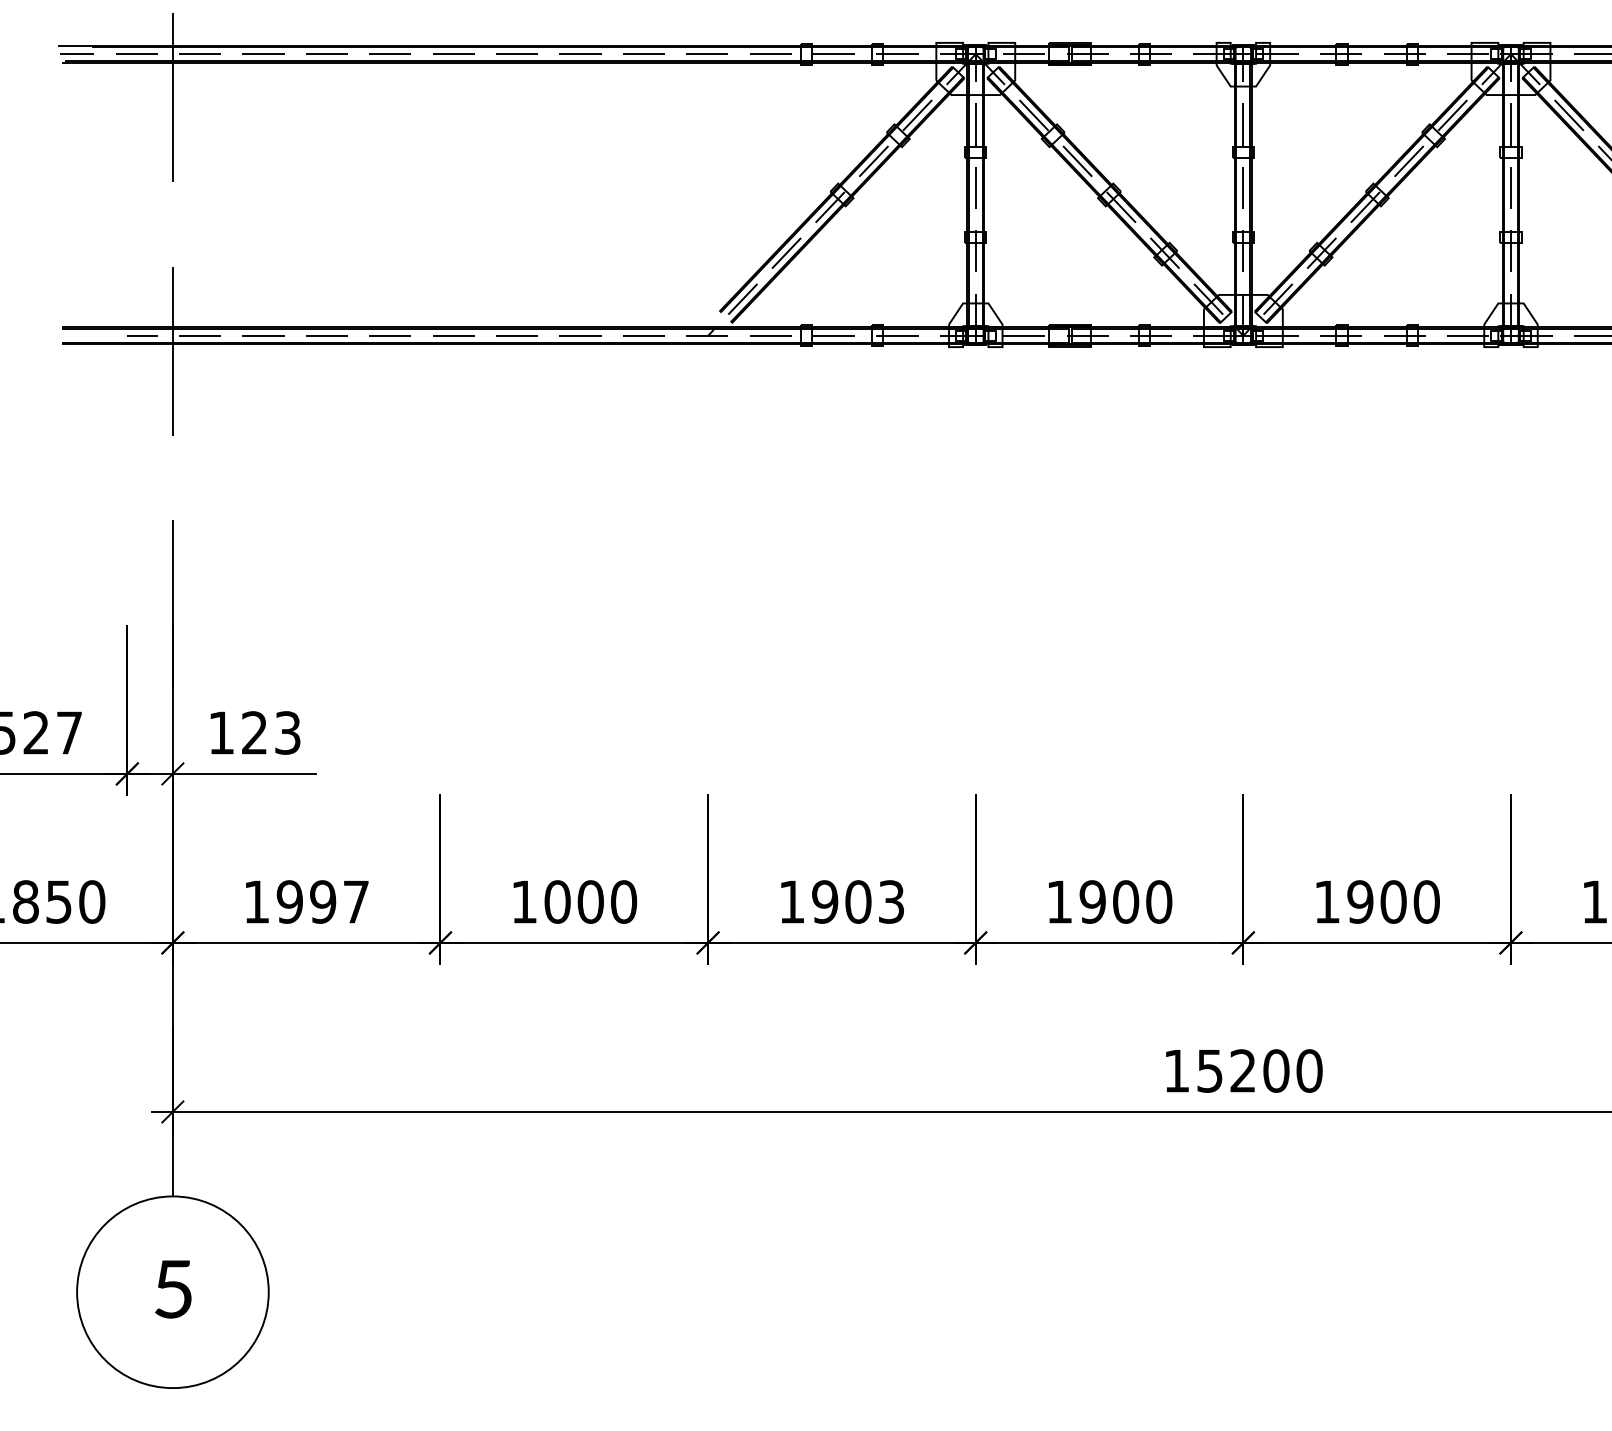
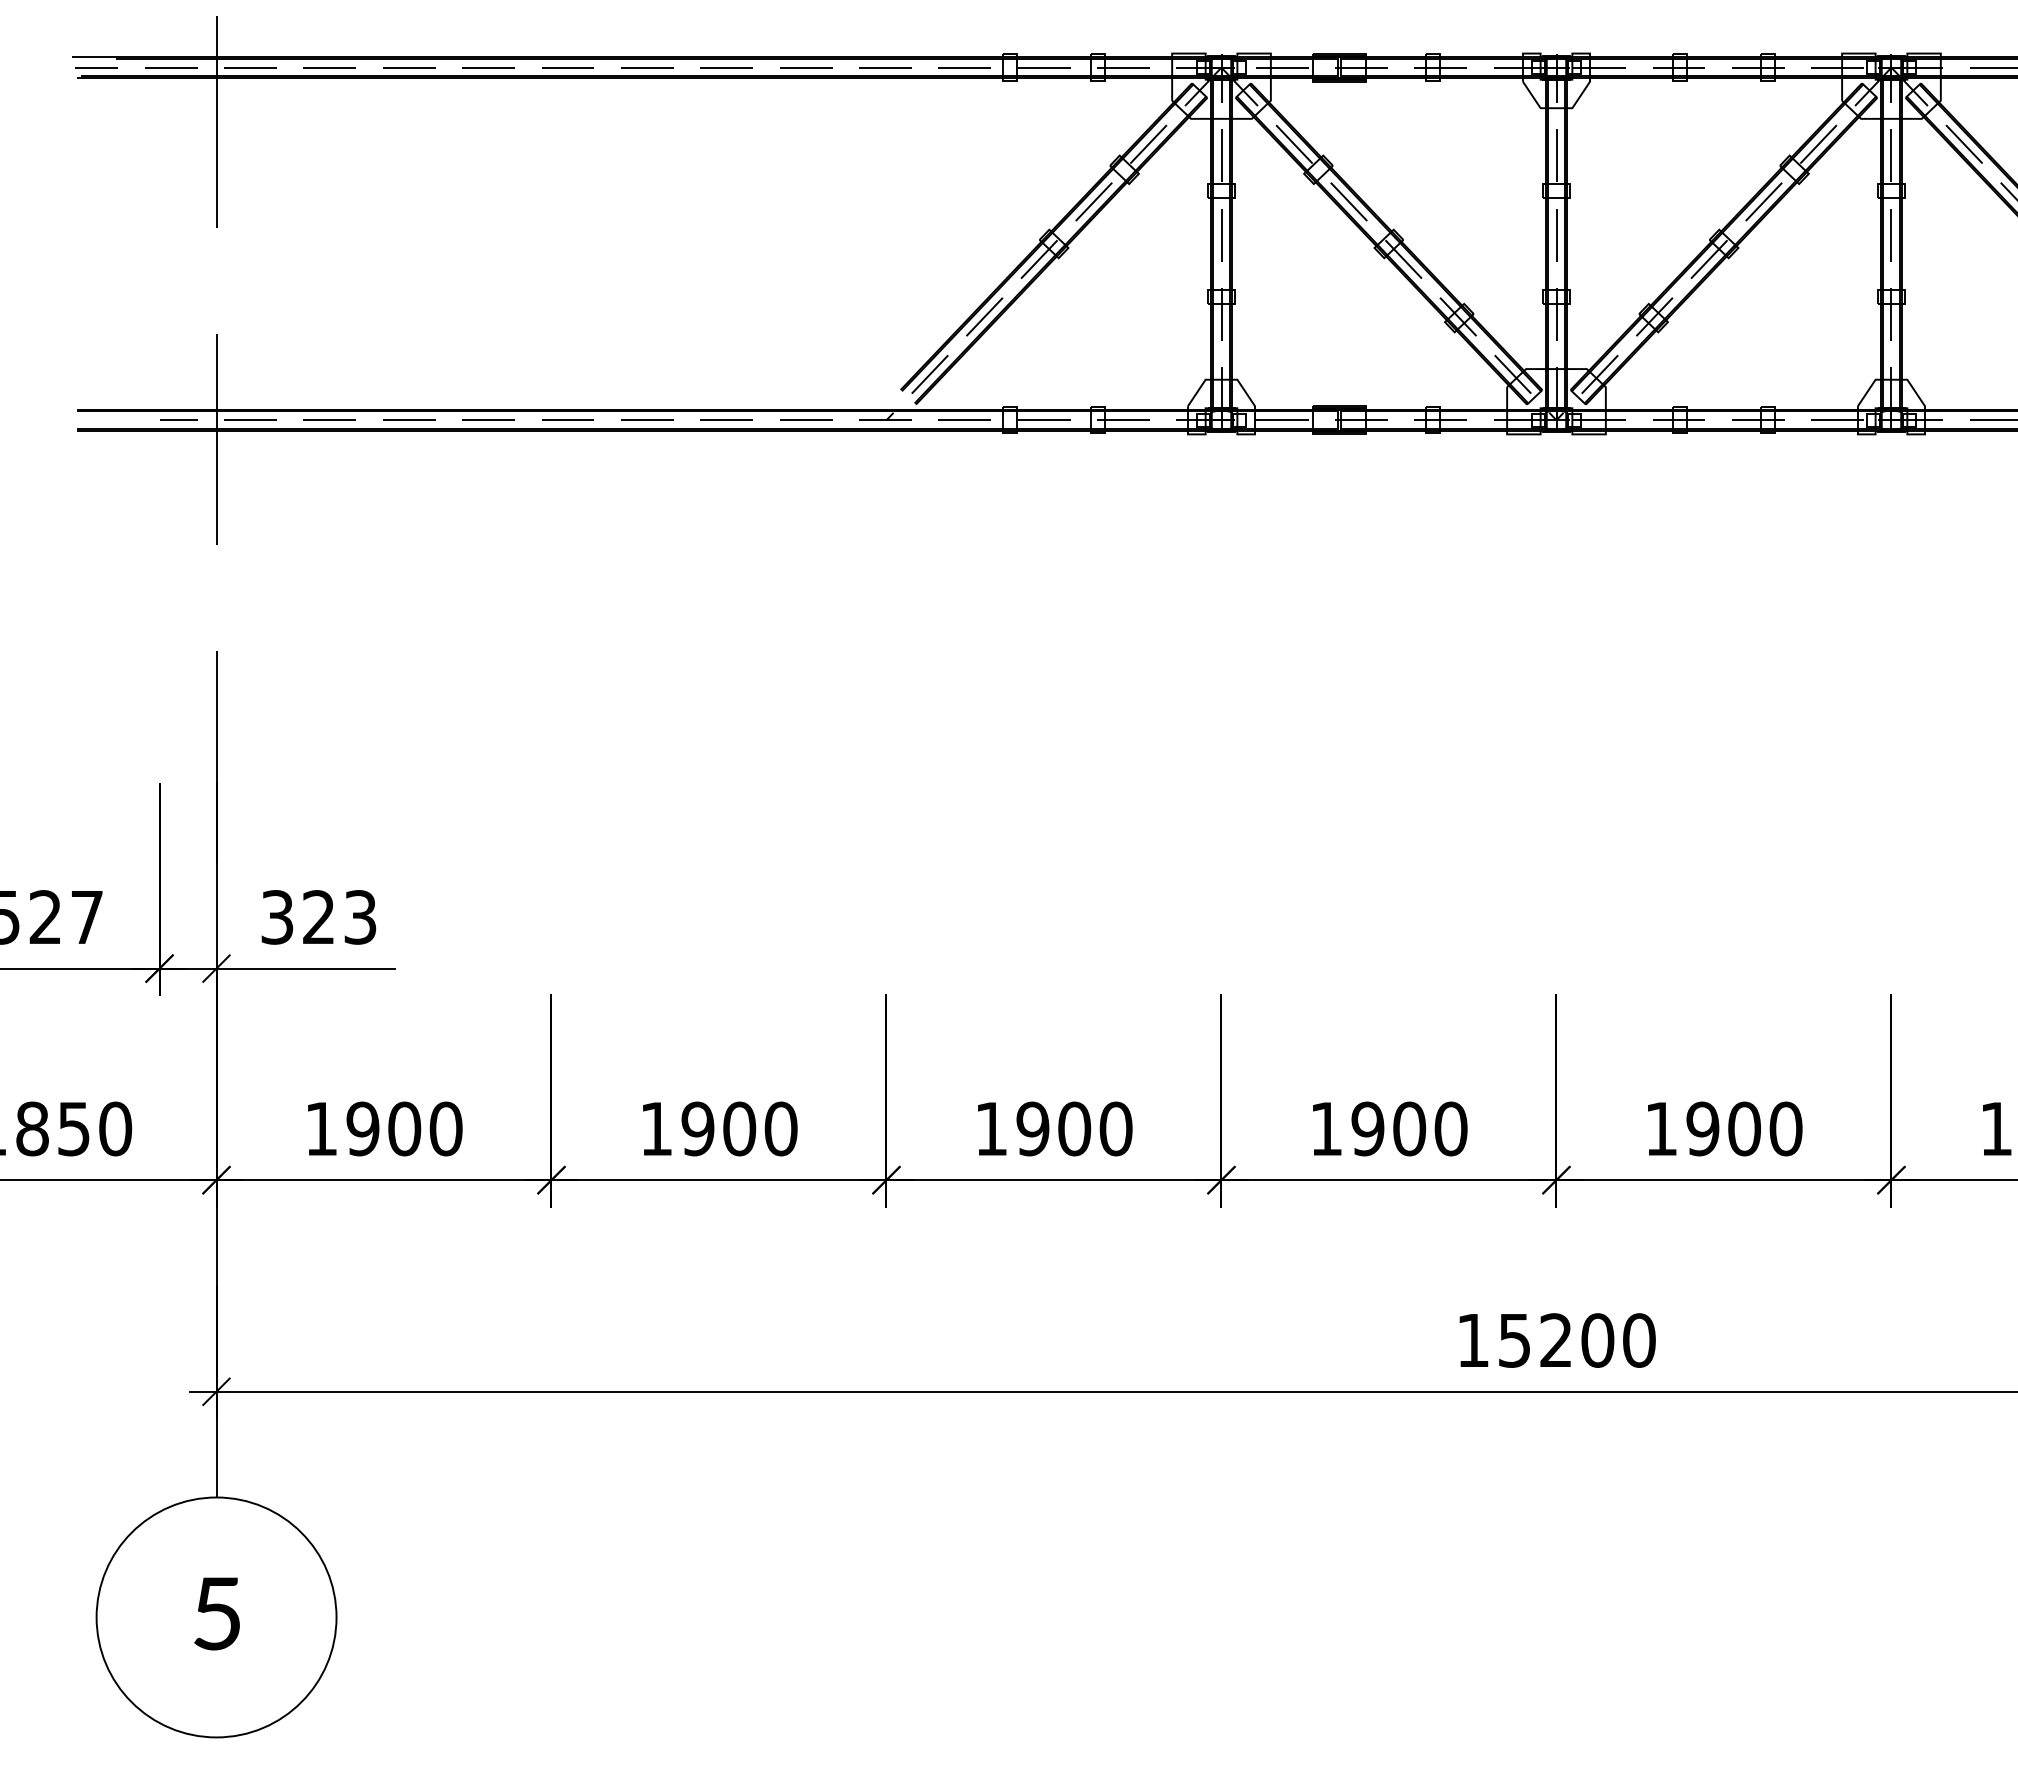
text: (221, 733) -> (277, 917), 123 -> 323
text: (339, 901) -> (425, 1128), 1997 -> 1900
text: (557, 901) -> (697, 1128), 1000 -> 1900
text: (891, 901) -> (1115, 1128), 1903 -> 1900

